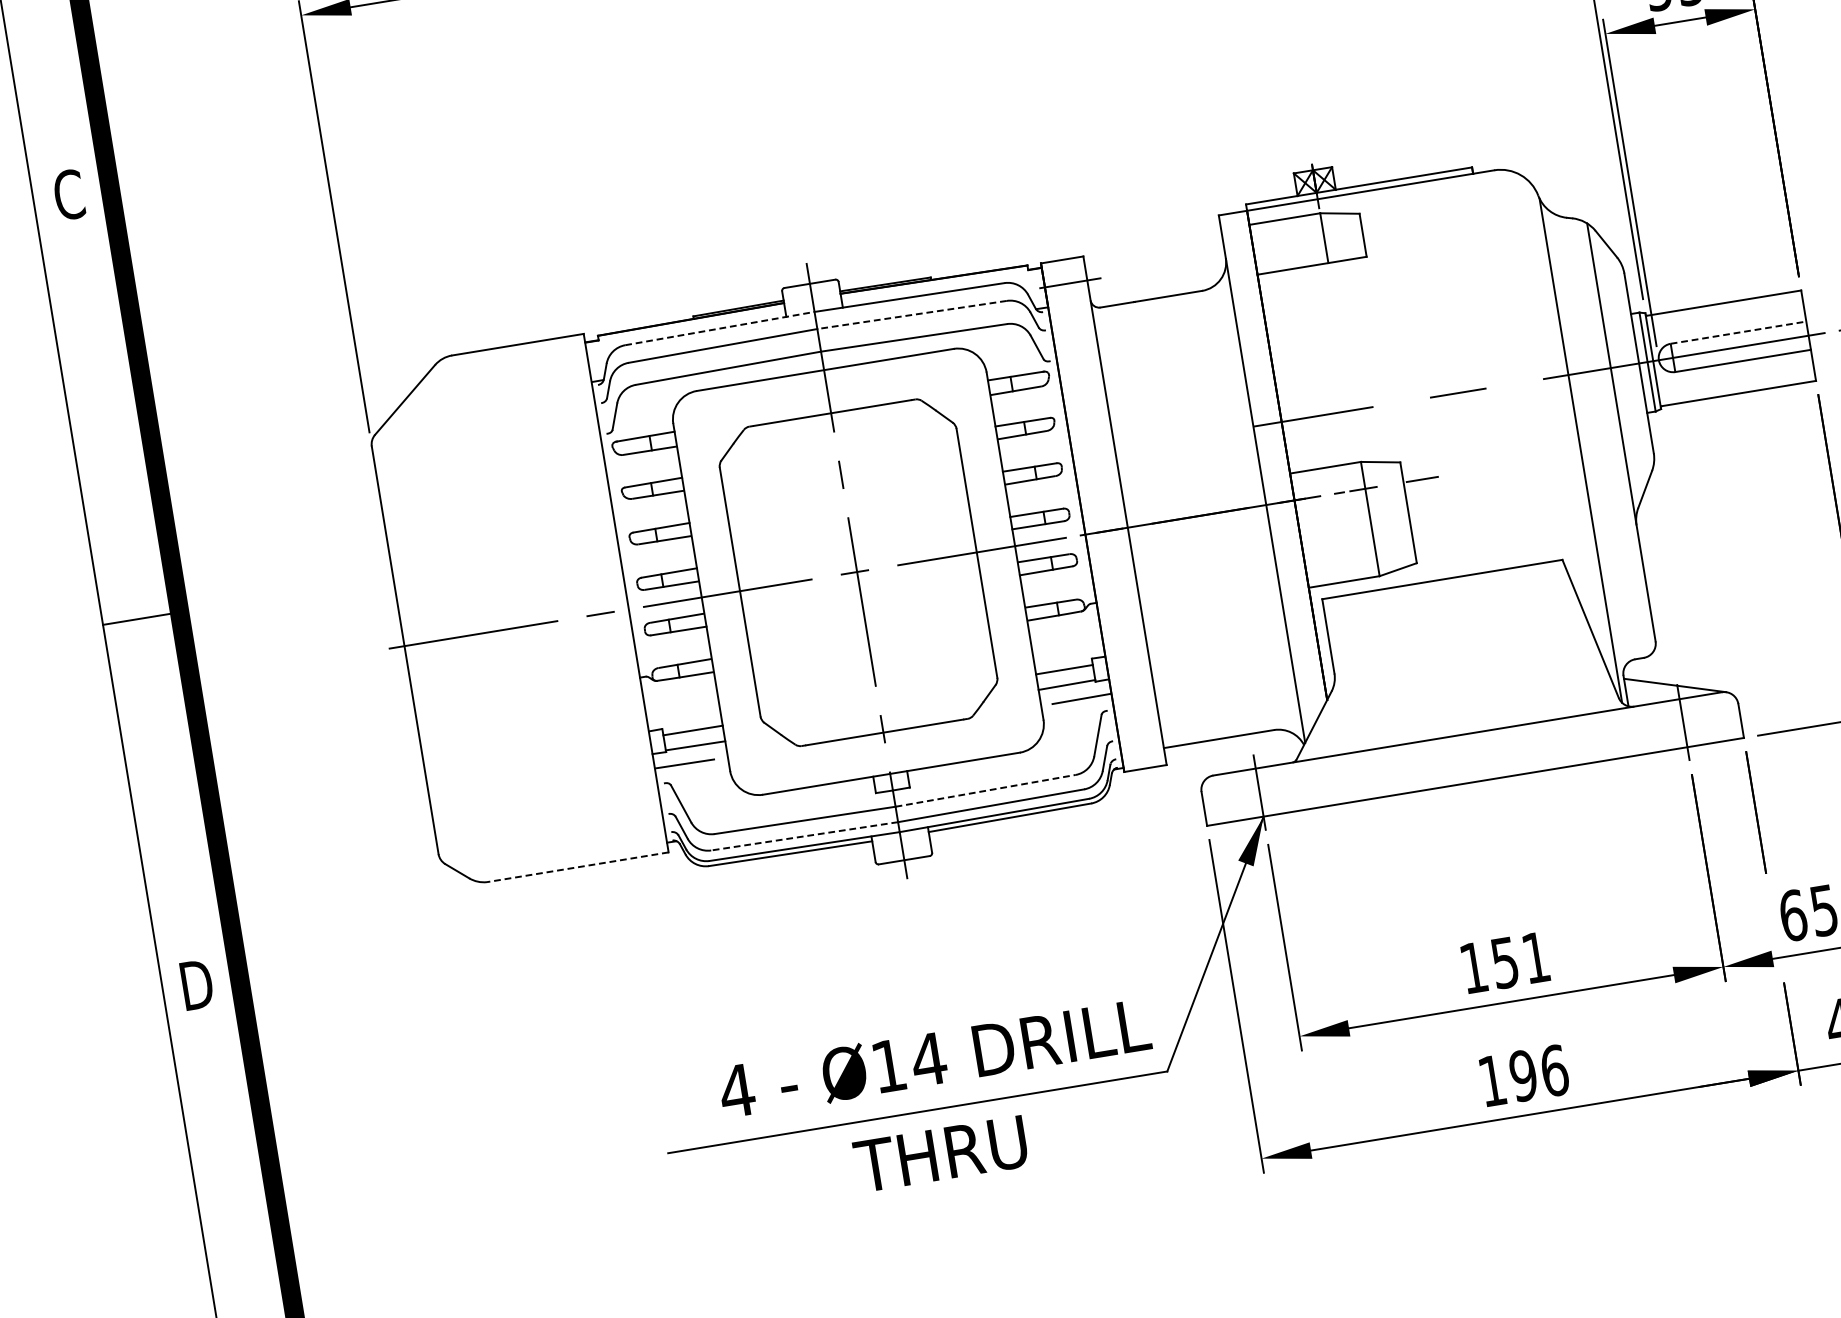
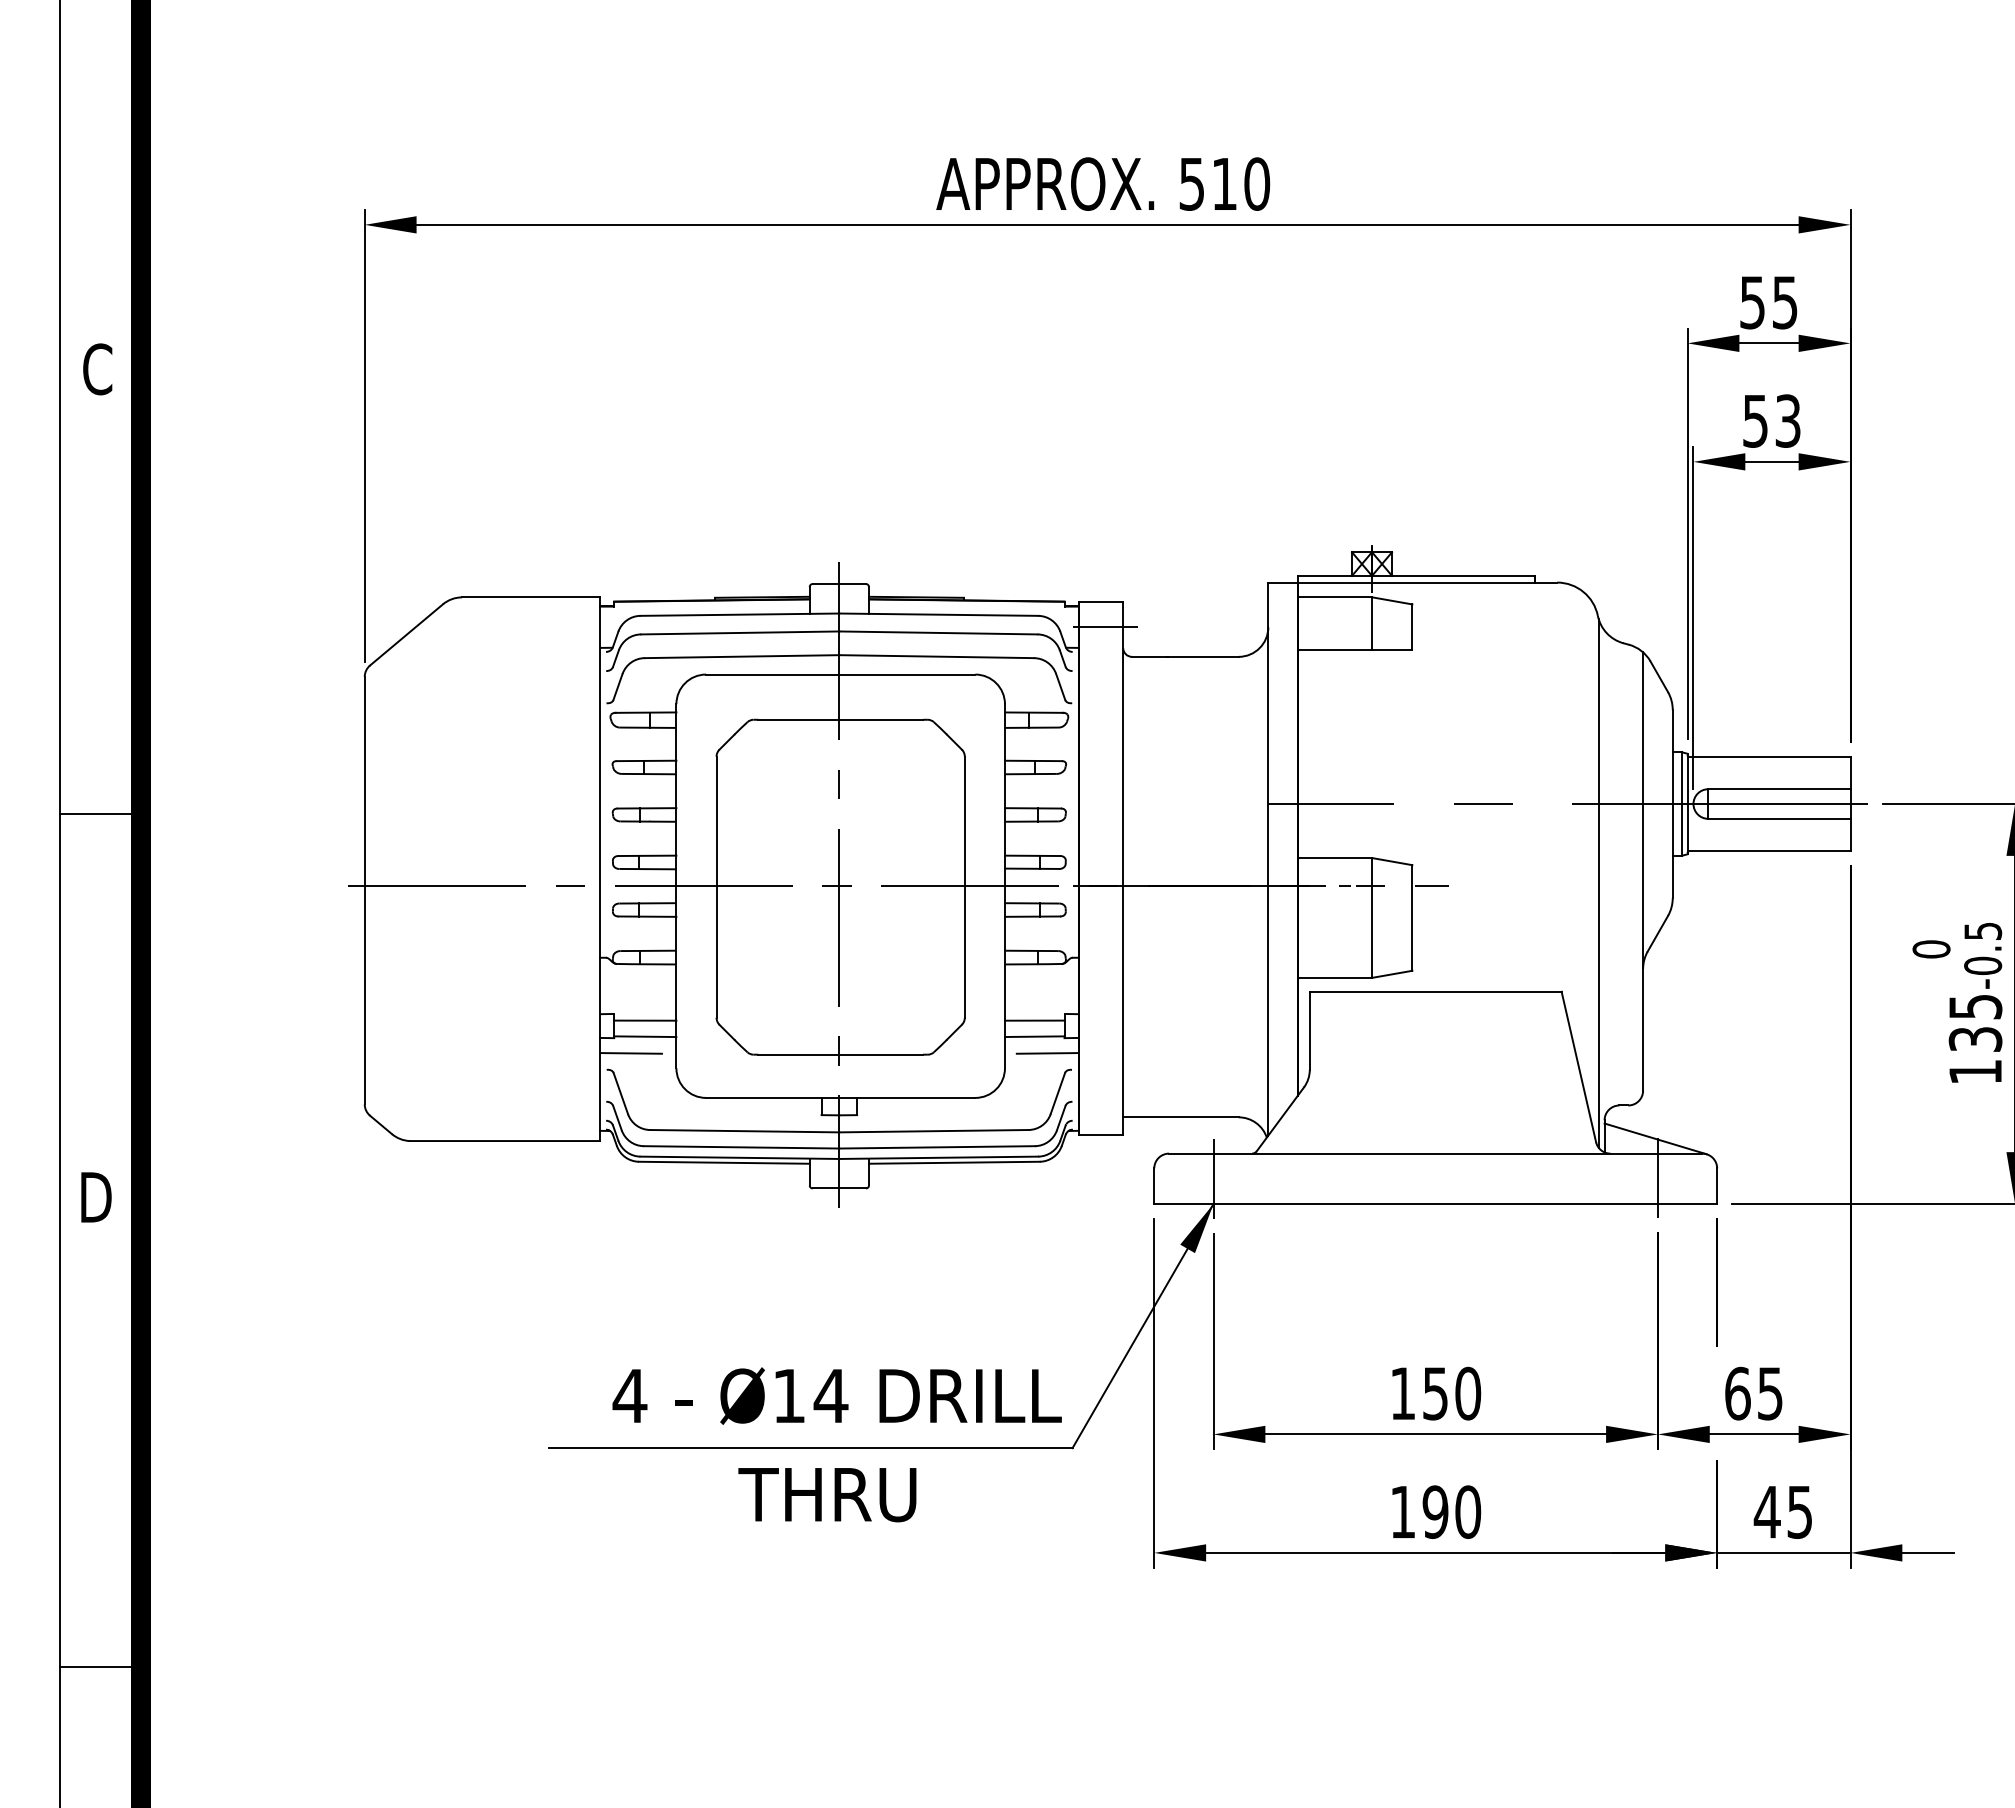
line: (911, 314) -> (937, 632), dashed -> solid
line: (720, 328) -> (740, 614), dashed -> solid
line: (1738, 332) -> (1779, 789), dashed -> solid
line: (986, 791) -> (934, 1131), dashed -> solid
line: (804, 836) -> (741, 1147), dashed -> solid
line: (577, 867) -> (504, 1141), dashed -> solid
text: (1536, 957) -> (1468, 1393), 151 -> 150
text: (1554, 1070) -> (1468, 1511), 196 -> 190

